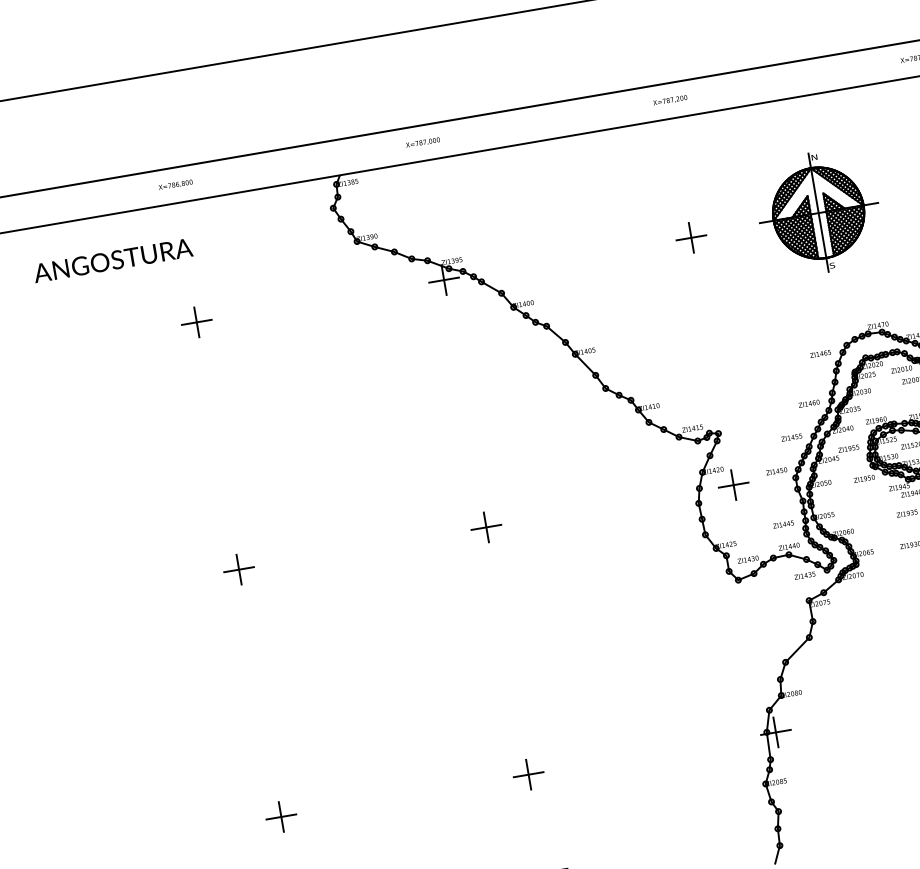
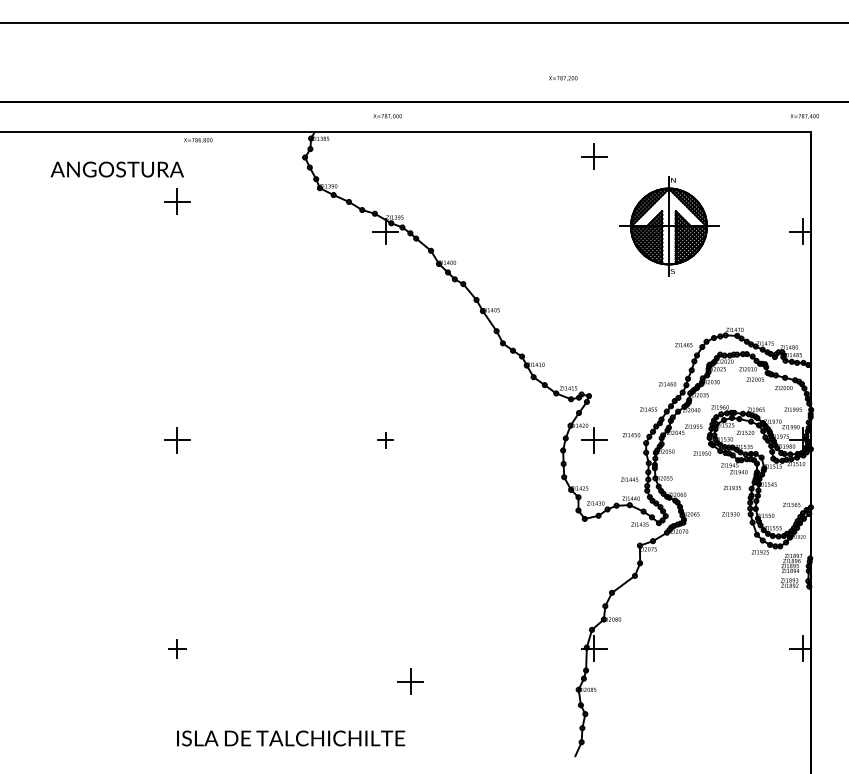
text: (670, 100) -> (563, 78), moved
text: (176, 185) -> (198, 140), moved
part: (819, 213) -> (669, 226), moved
part: (691, 237) -> (594, 156), moved
part: (196, 321) -> (177, 201), moved
part: (486, 527) -> (385, 440), size x0.6
part: (528, 774) -> (410, 681), moved
part: (281, 816) -> (177, 648), size x0.7

